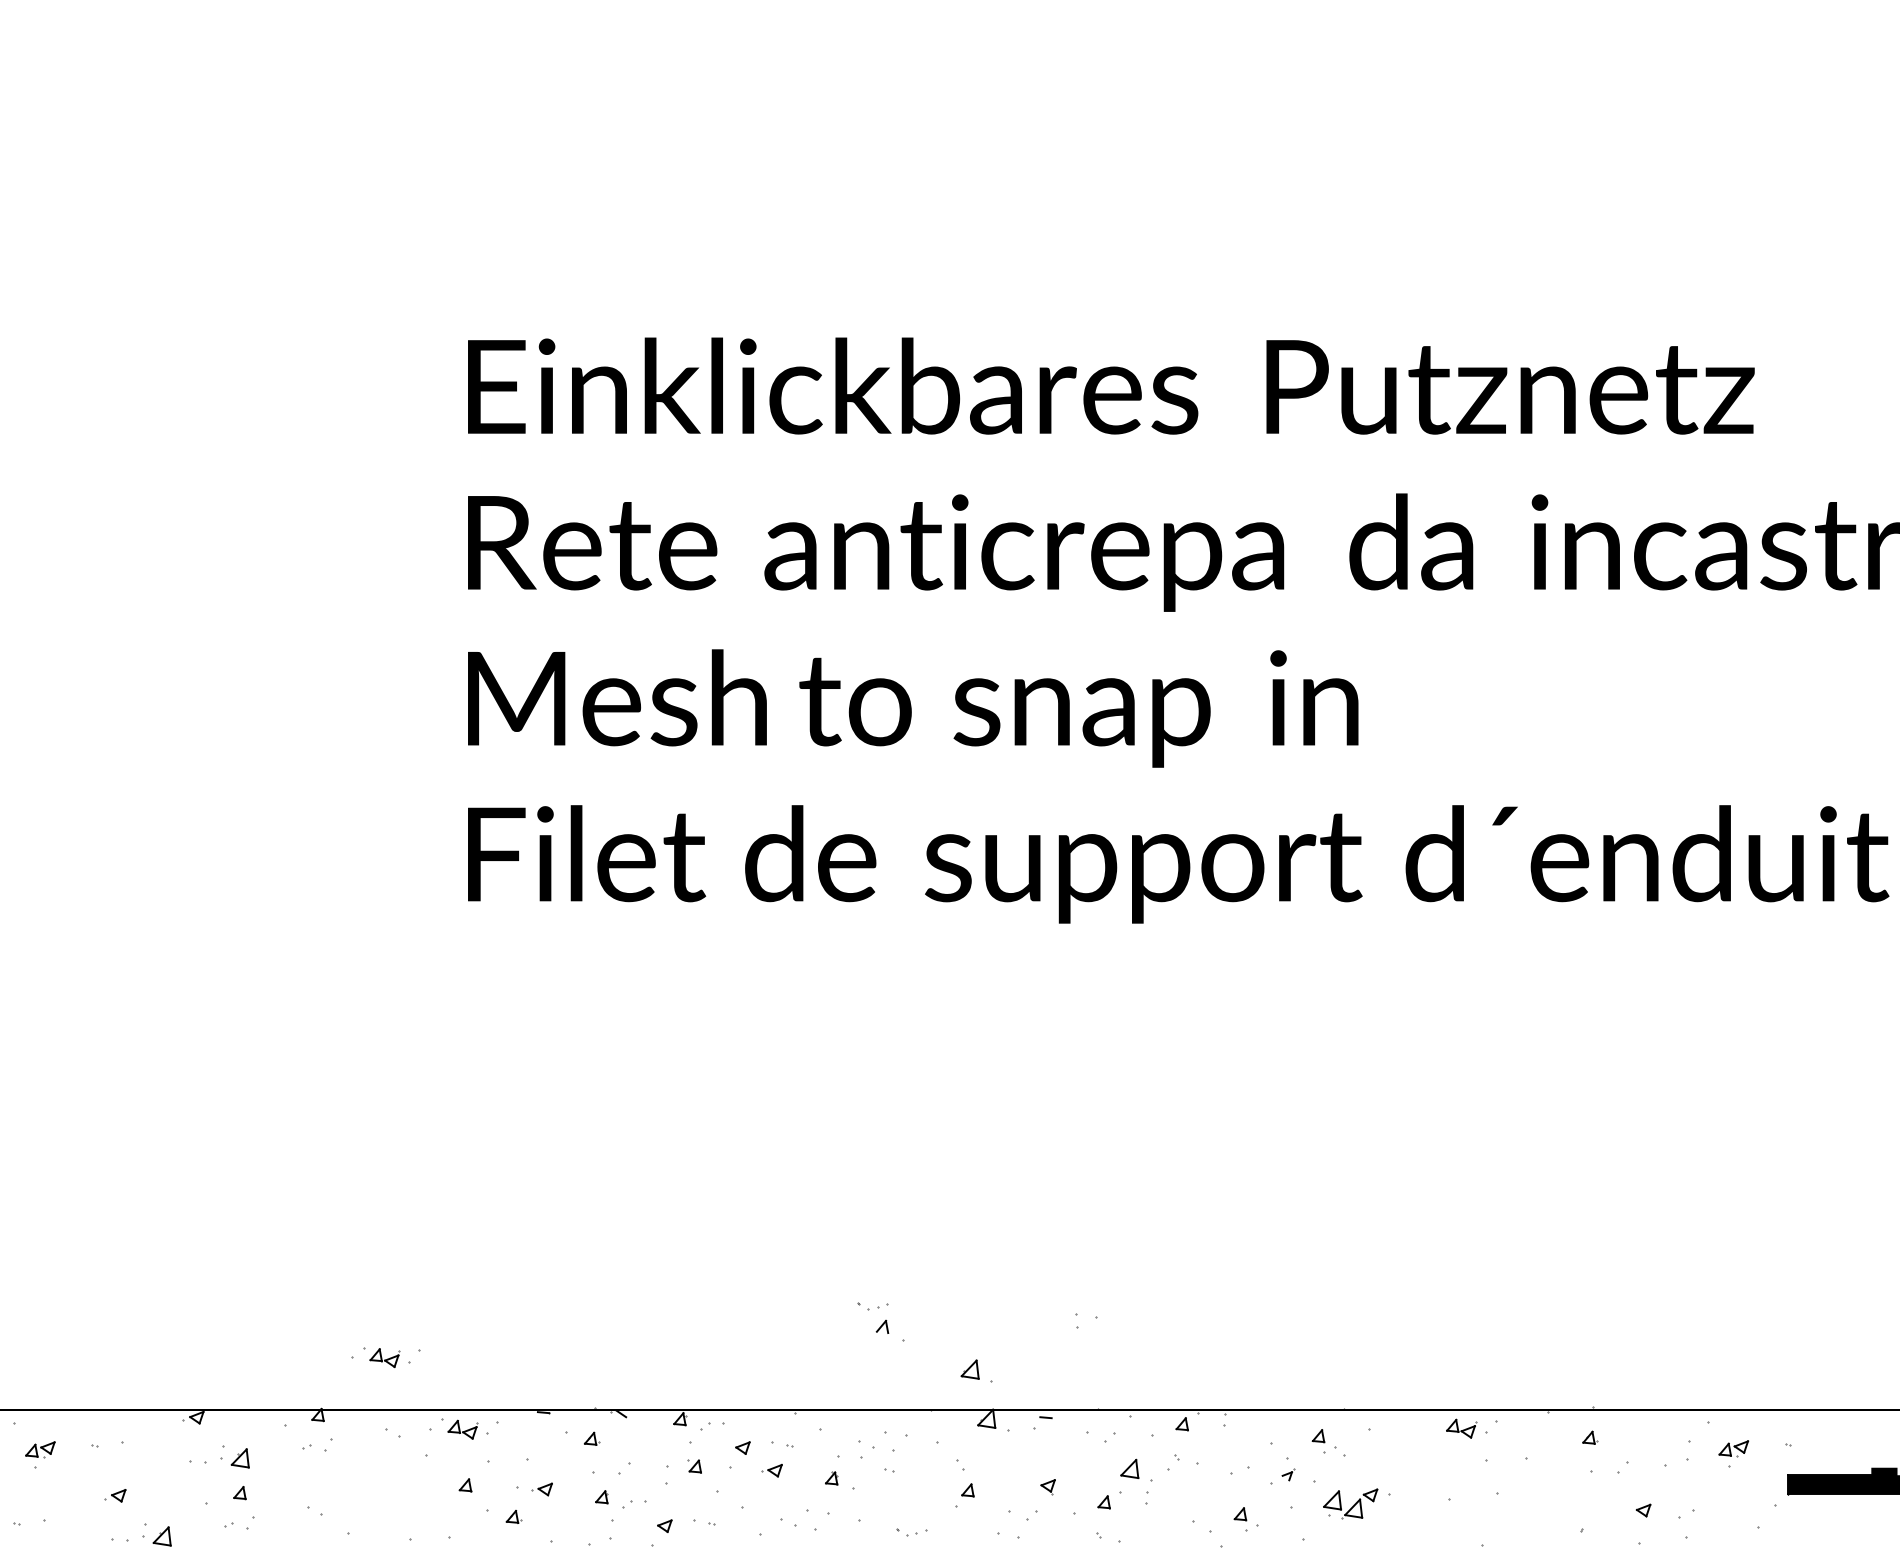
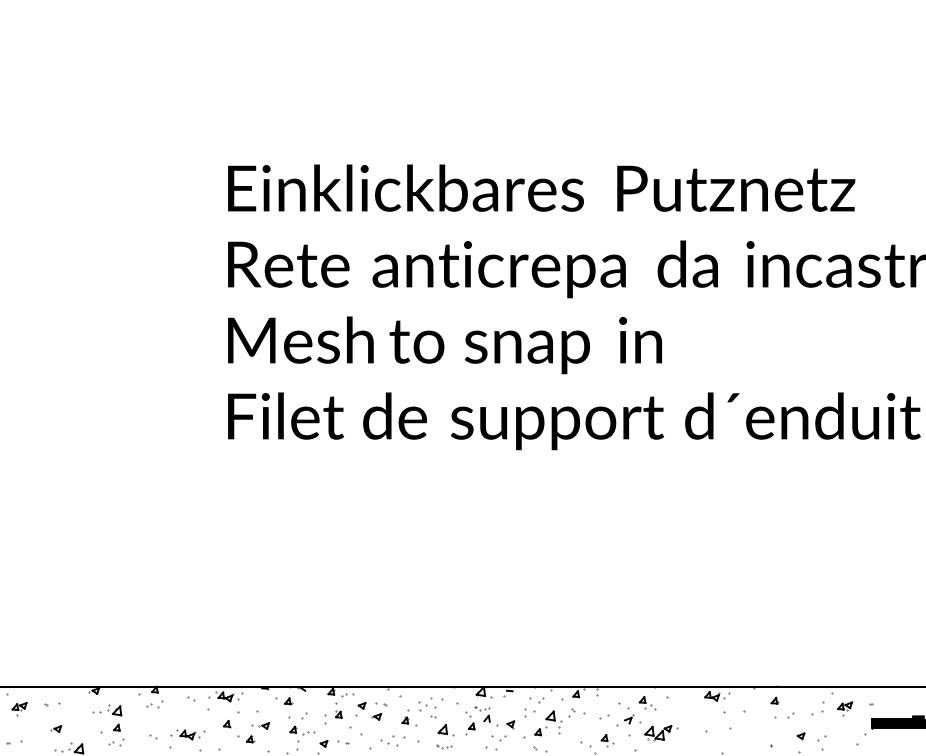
part: (1086, 1320) -> (529, 712), moved
part: (881, 1322) -> (486, 716), moved
part: (384, 1357) -> (187, 734), moved
part: (975, 1371) -> (445, 730), moved
part: (1283, 1469) -> (625, 716), size x1.43

